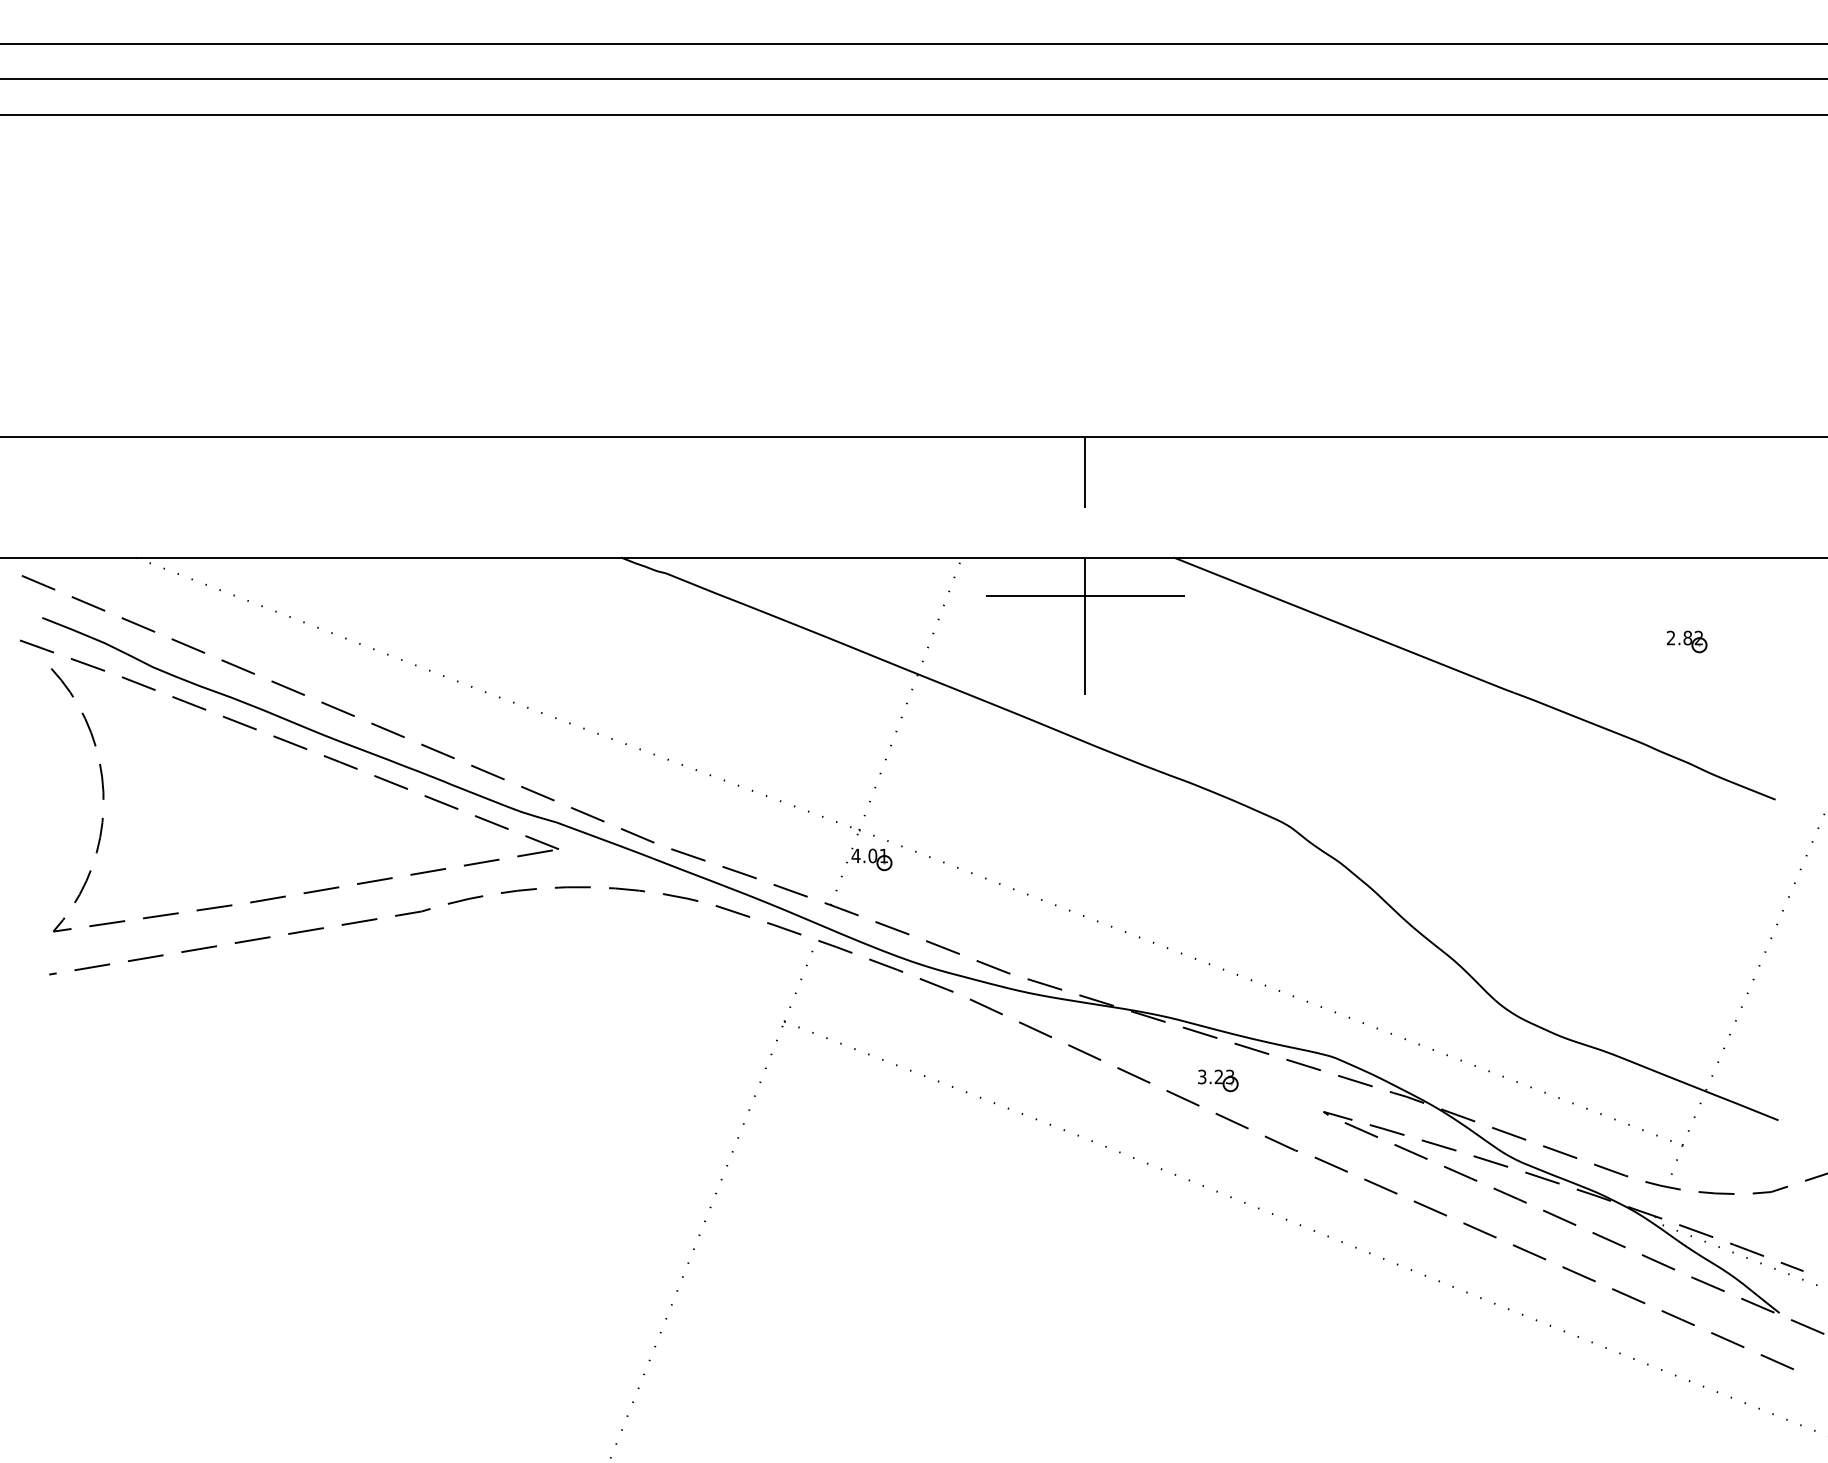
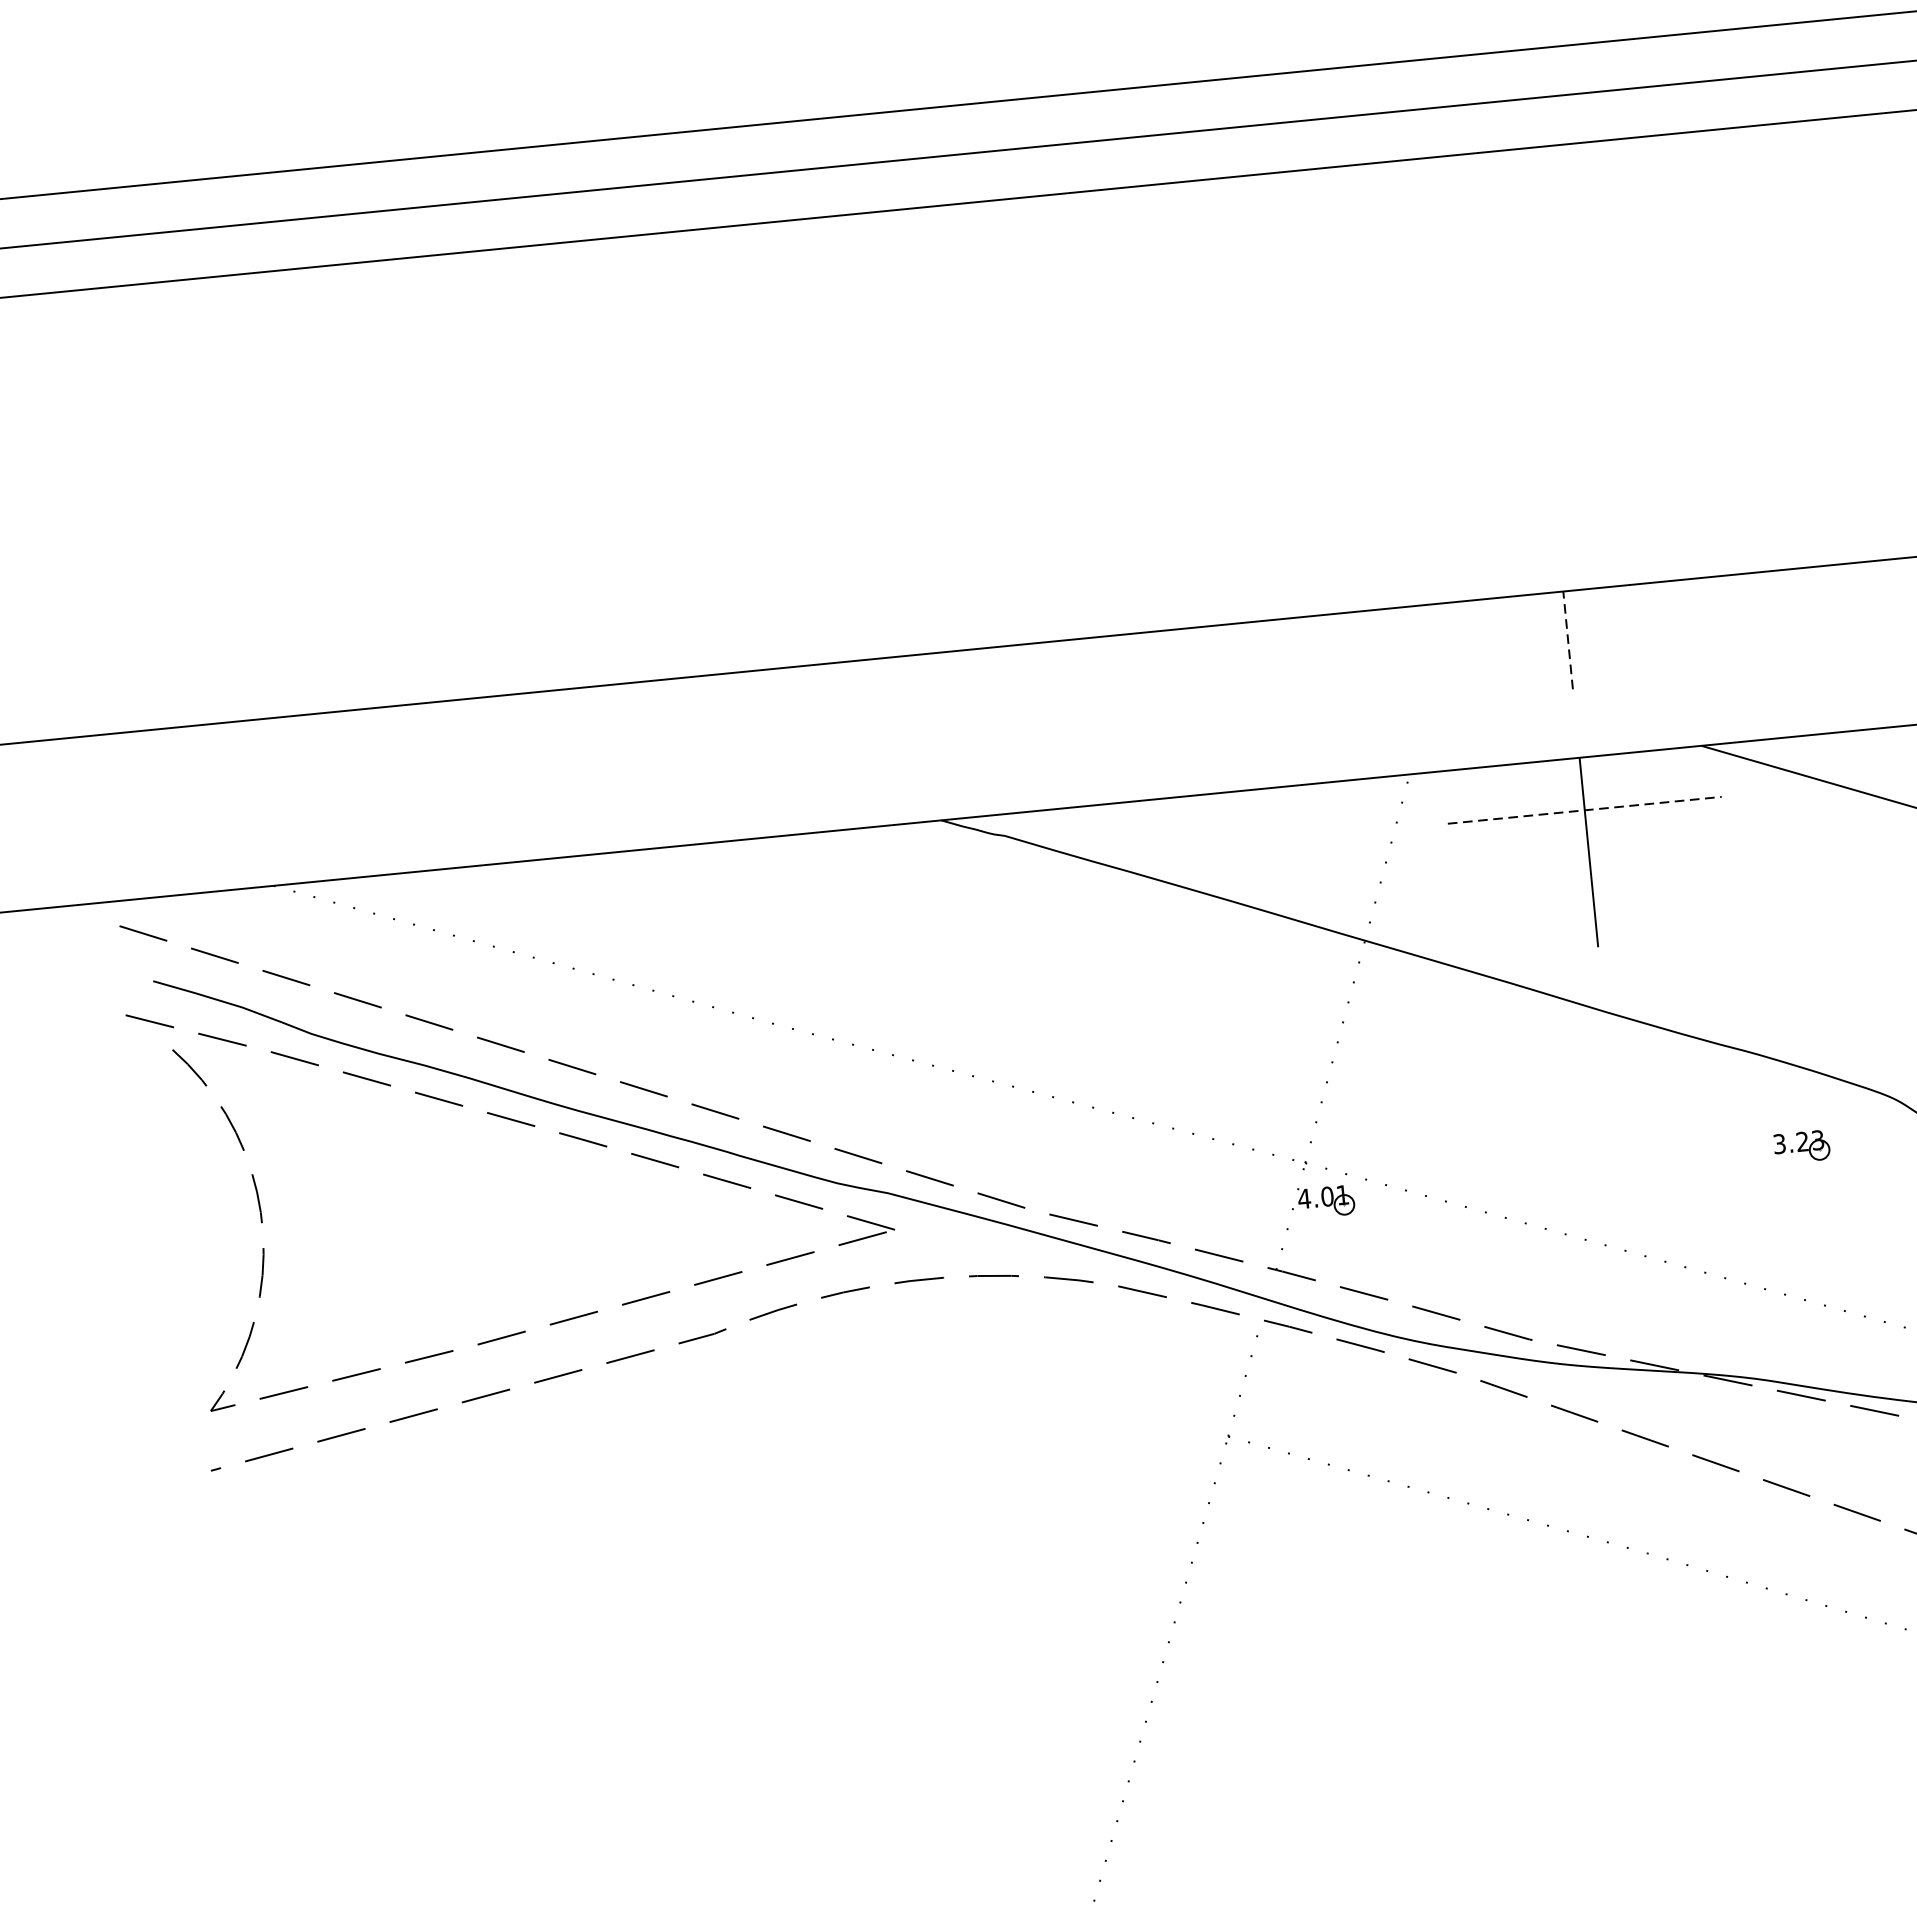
line: (1085, 472) -> (1568, 640), solid -> dashed
line: (1085, 595) -> (1584, 809), solid -> dashed
part: (1218, 1080) -> (1802, 1146), moved

